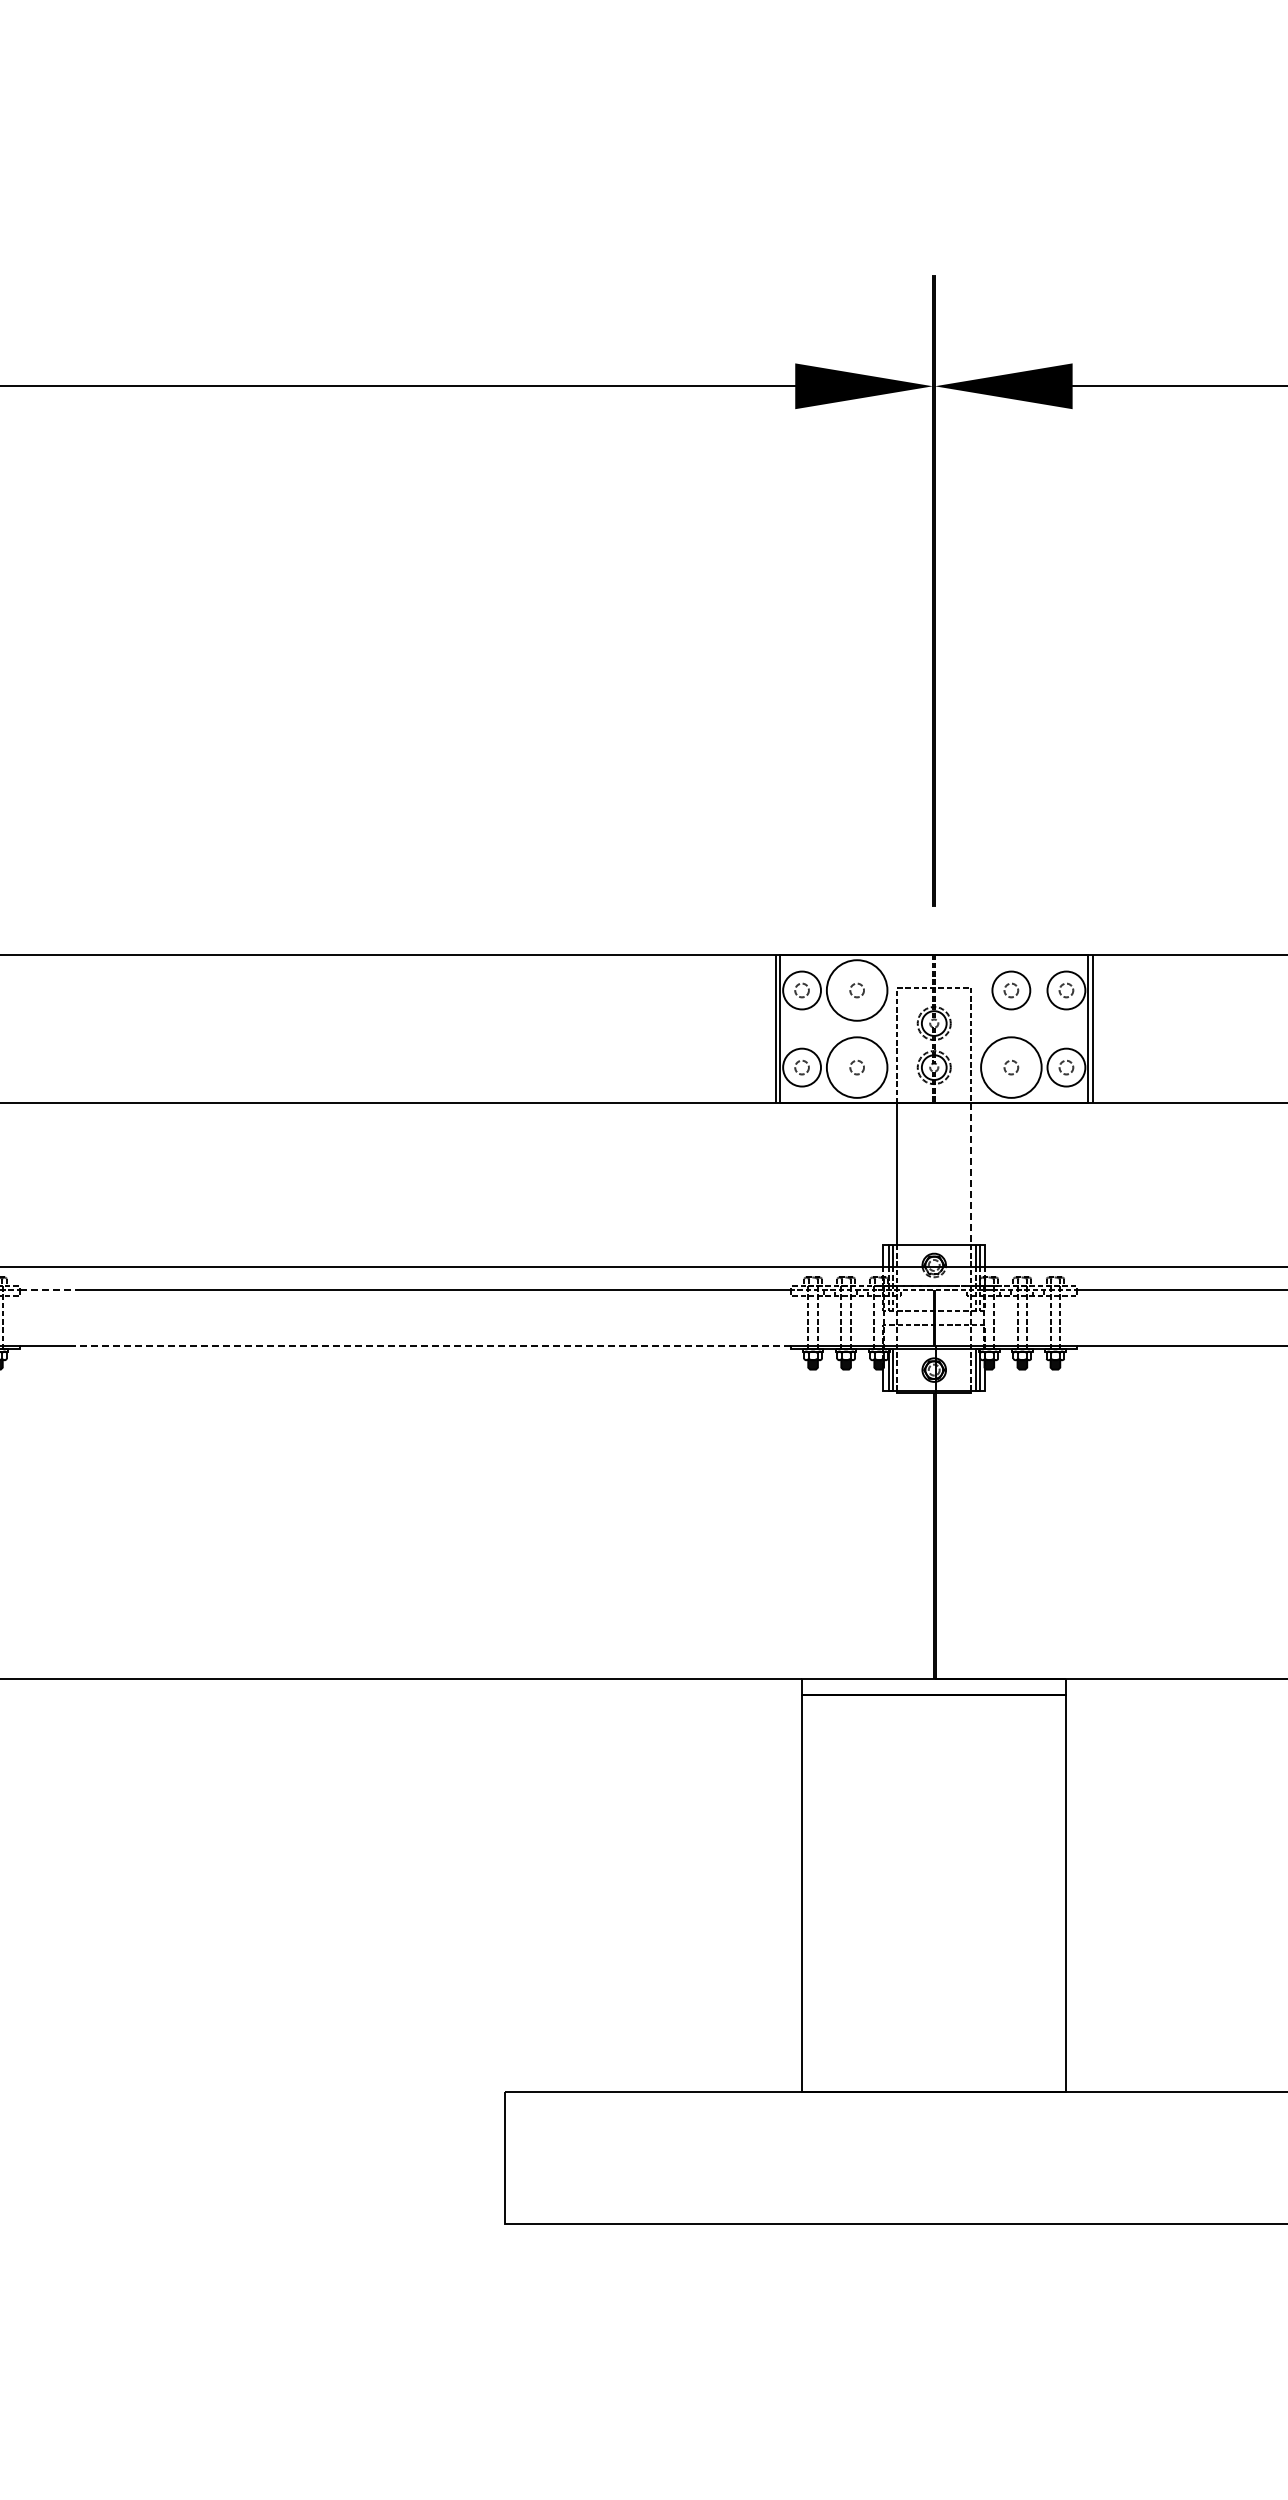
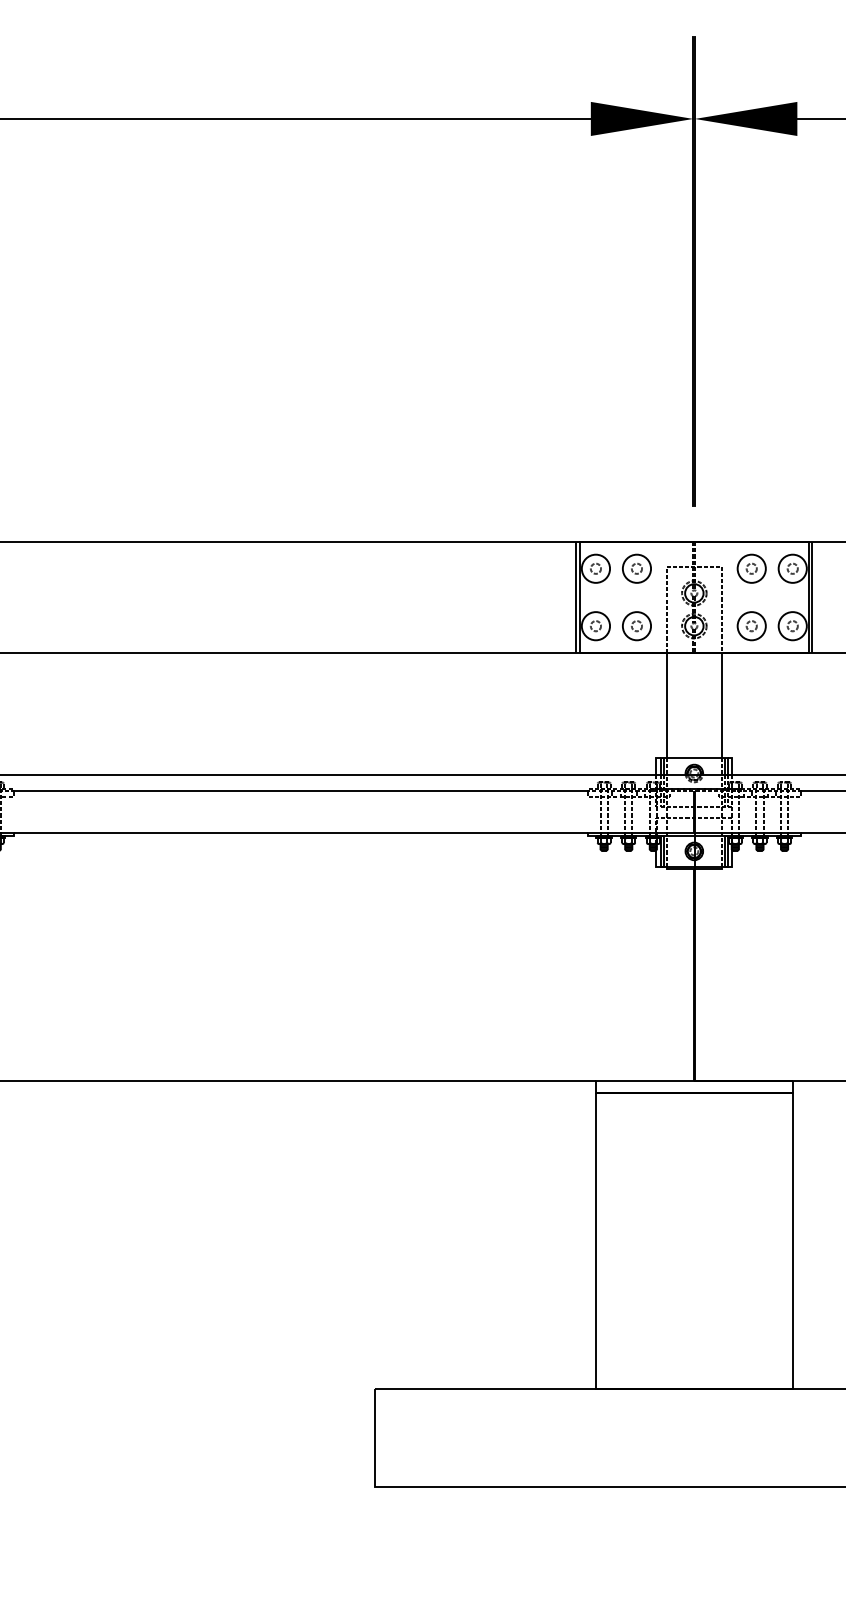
circle: (857, 990) -> (637, 568), size x0.62
circle: (857, 1067) -> (637, 626), size x0.62
circle: (1011, 1067) -> (751, 626), size x0.62
line: (971, 1174) -> (722, 705), dashed -> solid
line: (47, 1289) -> (34, 791), dashed -> solid
line: (432, 1346) -> (320, 833), dashed -> solid

